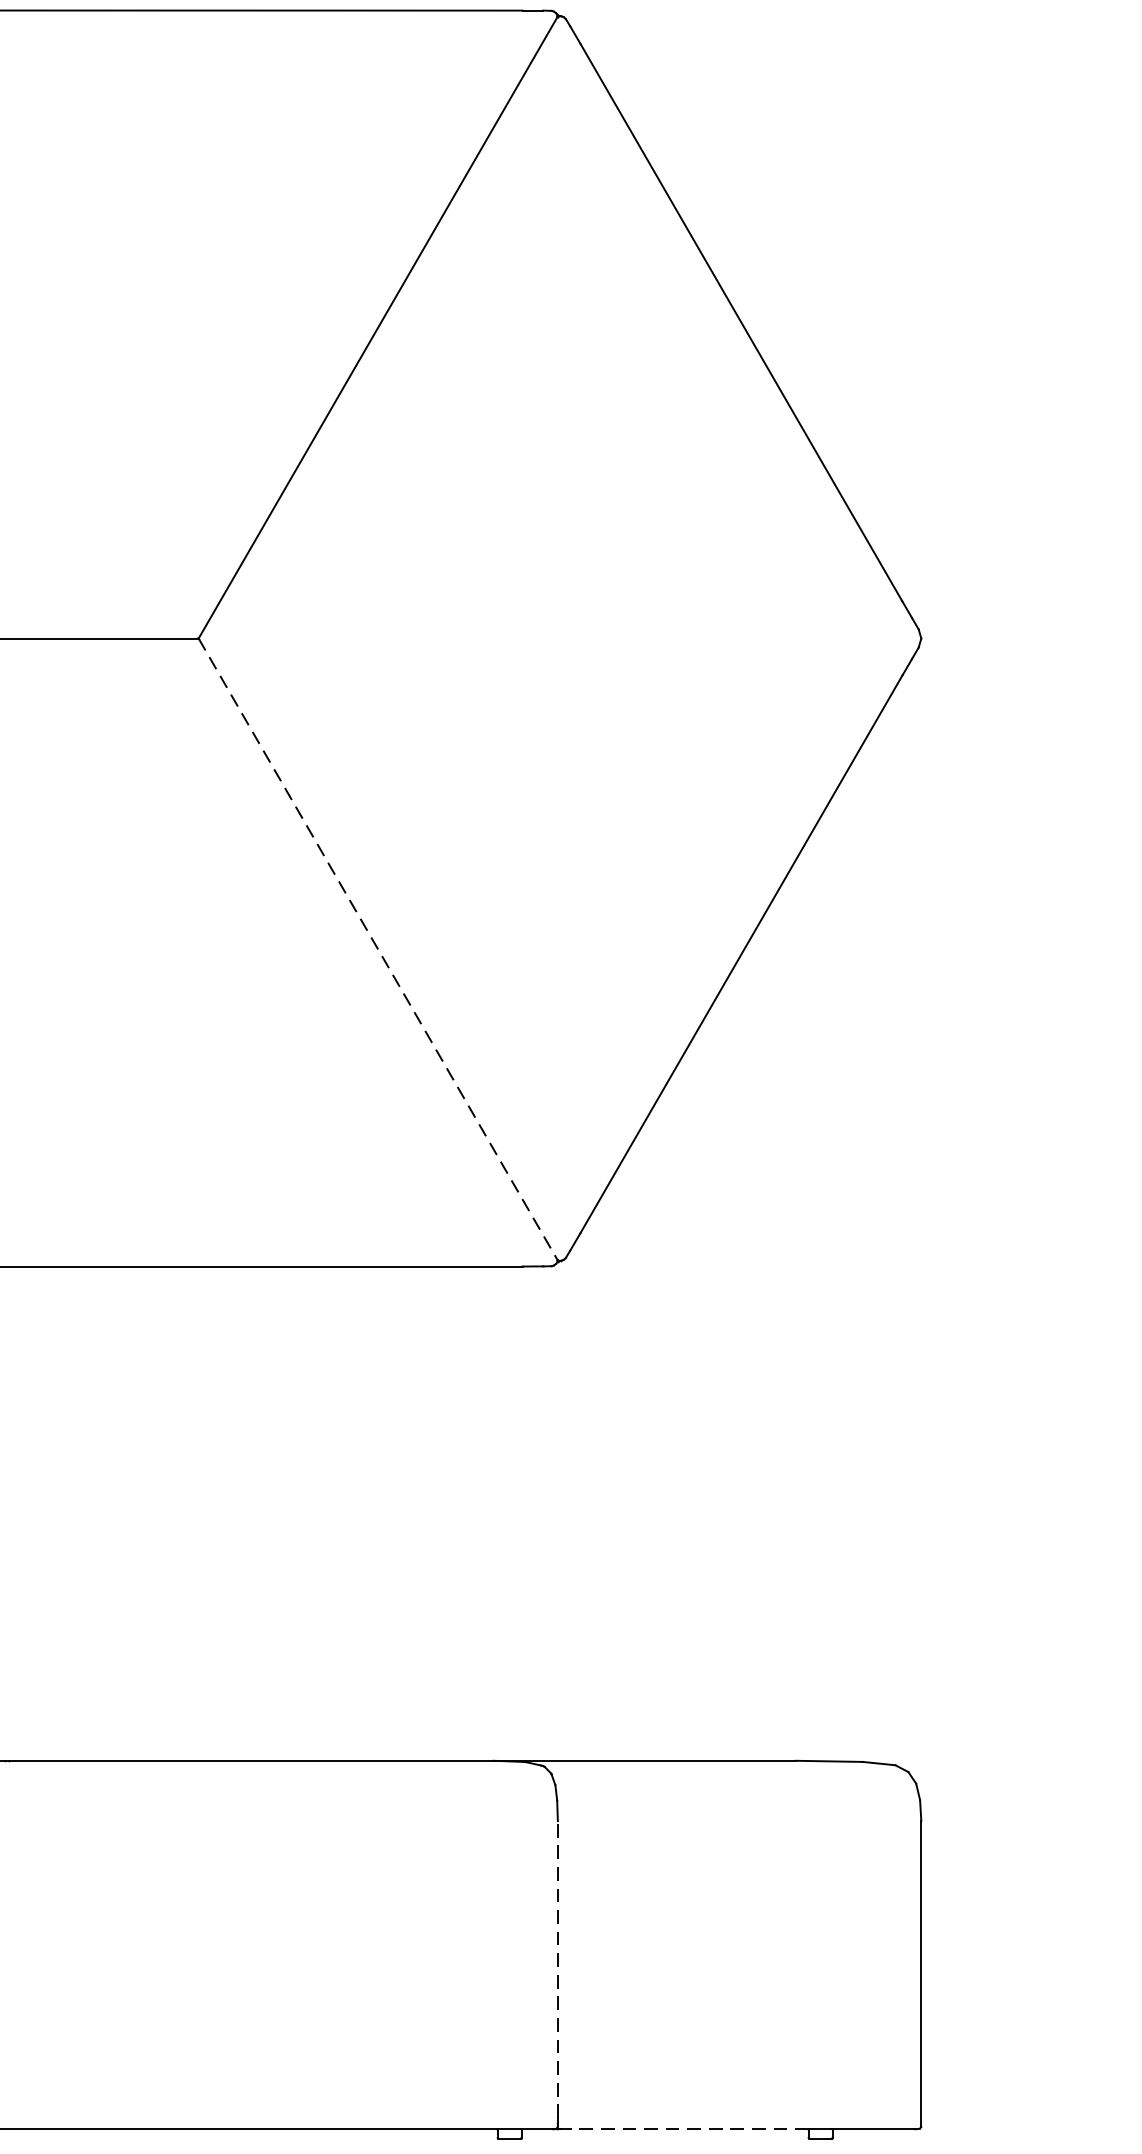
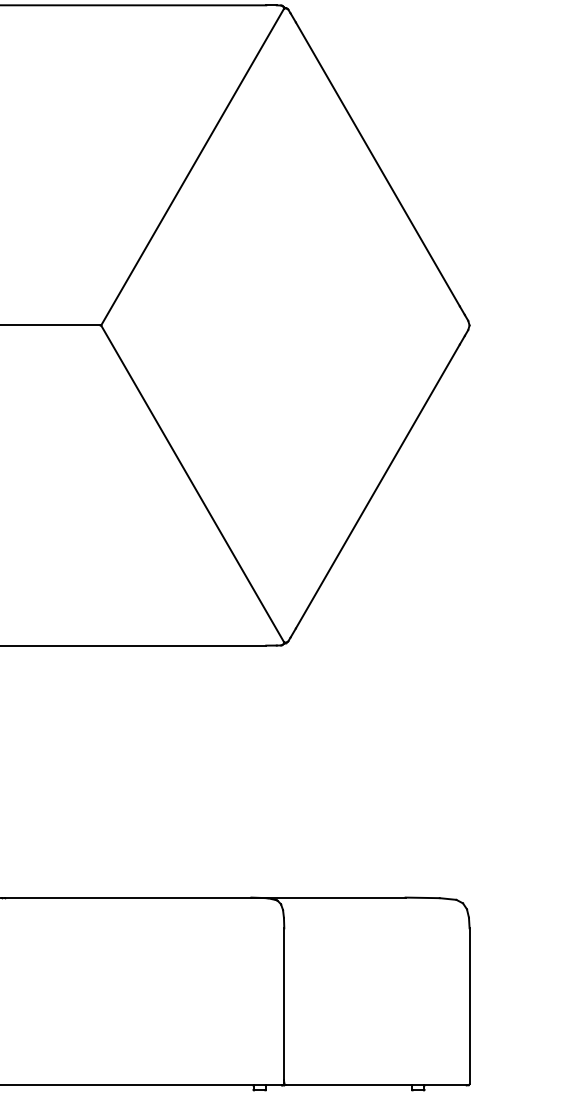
line: (377, 948) -> (192, 483), dashed -> solid
line: (558, 1970) -> (284, 1004), dashed -> solid
line: (683, 2129) -> (348, 1085), dashed -> solid

